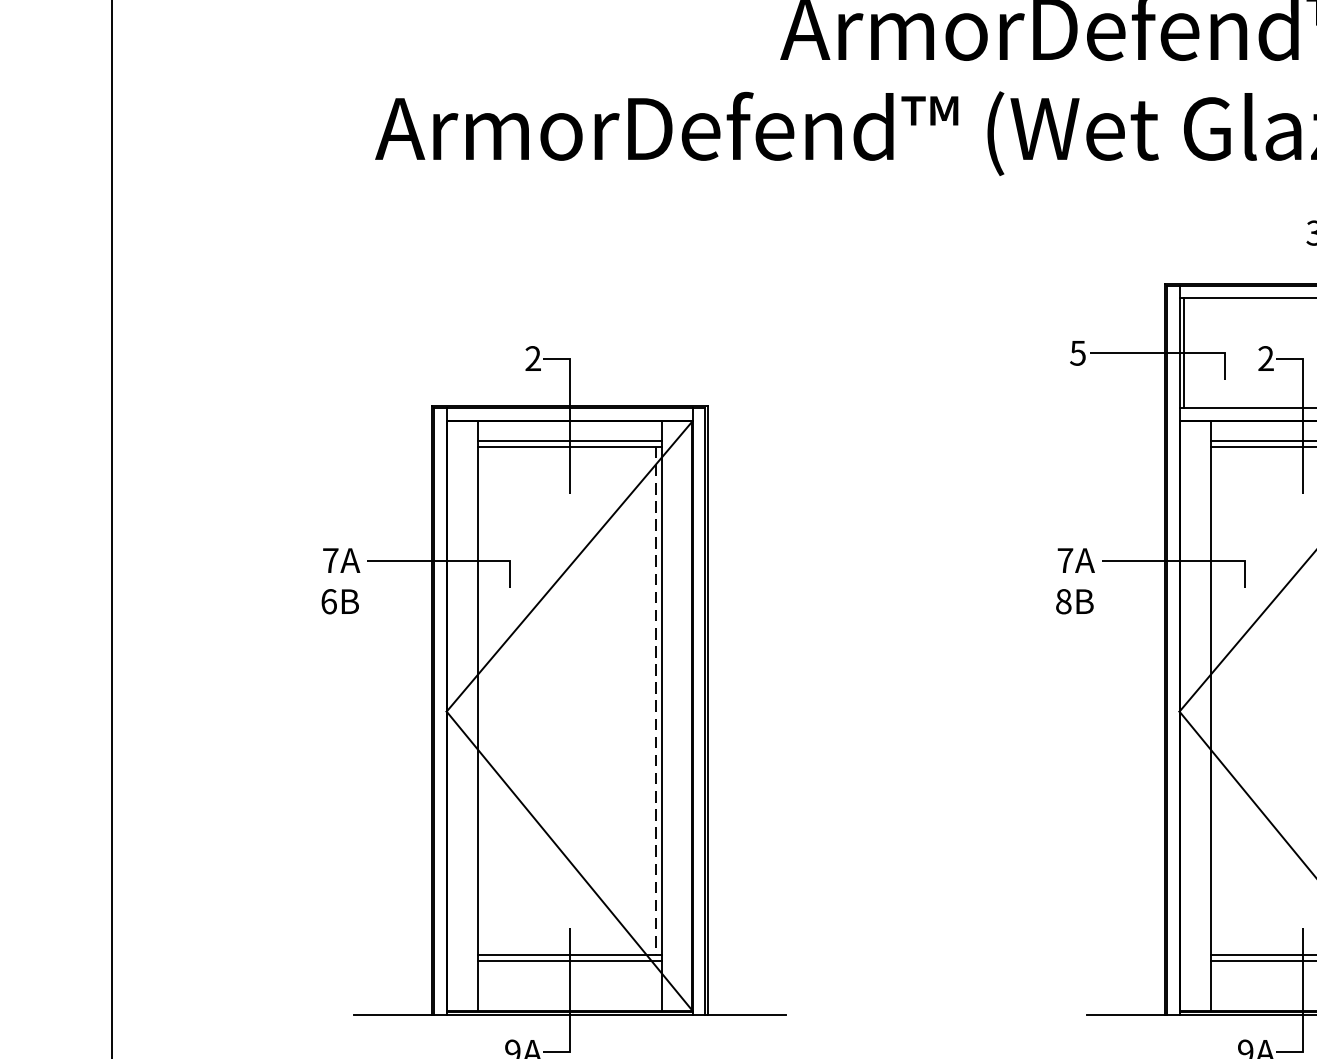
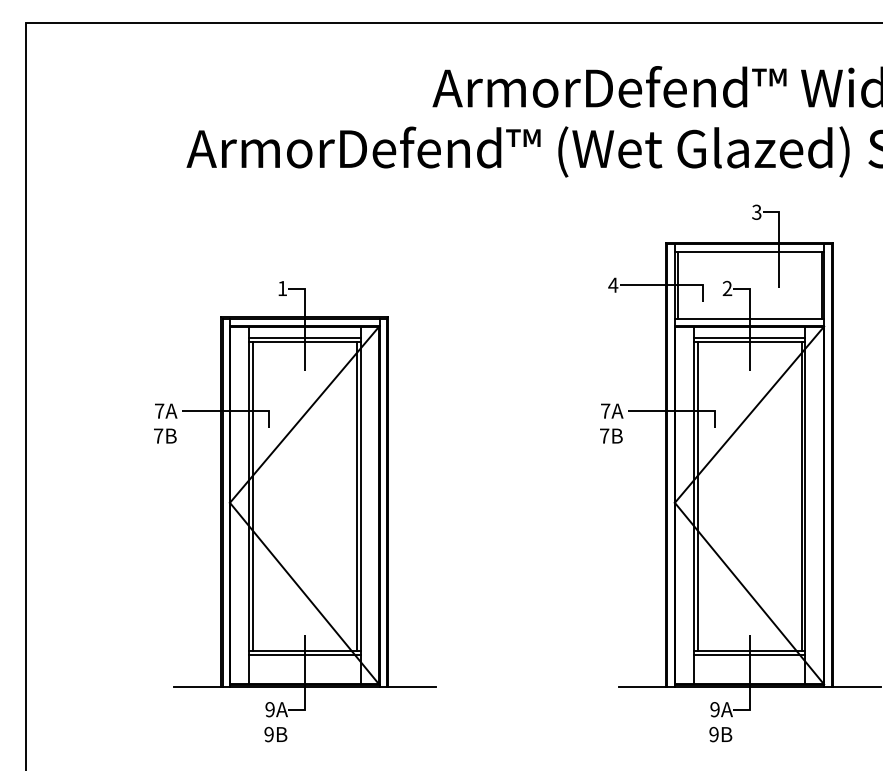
text: (1078, 351) -> (613, 284), 5 -> 4
text: (533, 356) -> (282, 287), 2 -> 1
text: (328, 600) -> (158, 435), 6B -> 7B
text: (1063, 600) -> (604, 435), 8B -> 7B
line: (483, 701) -> (252, 496), added
line: (655, 701) -> (356, 496), dashed -> solid
line: (1216, 701) -> (697, 496), added

